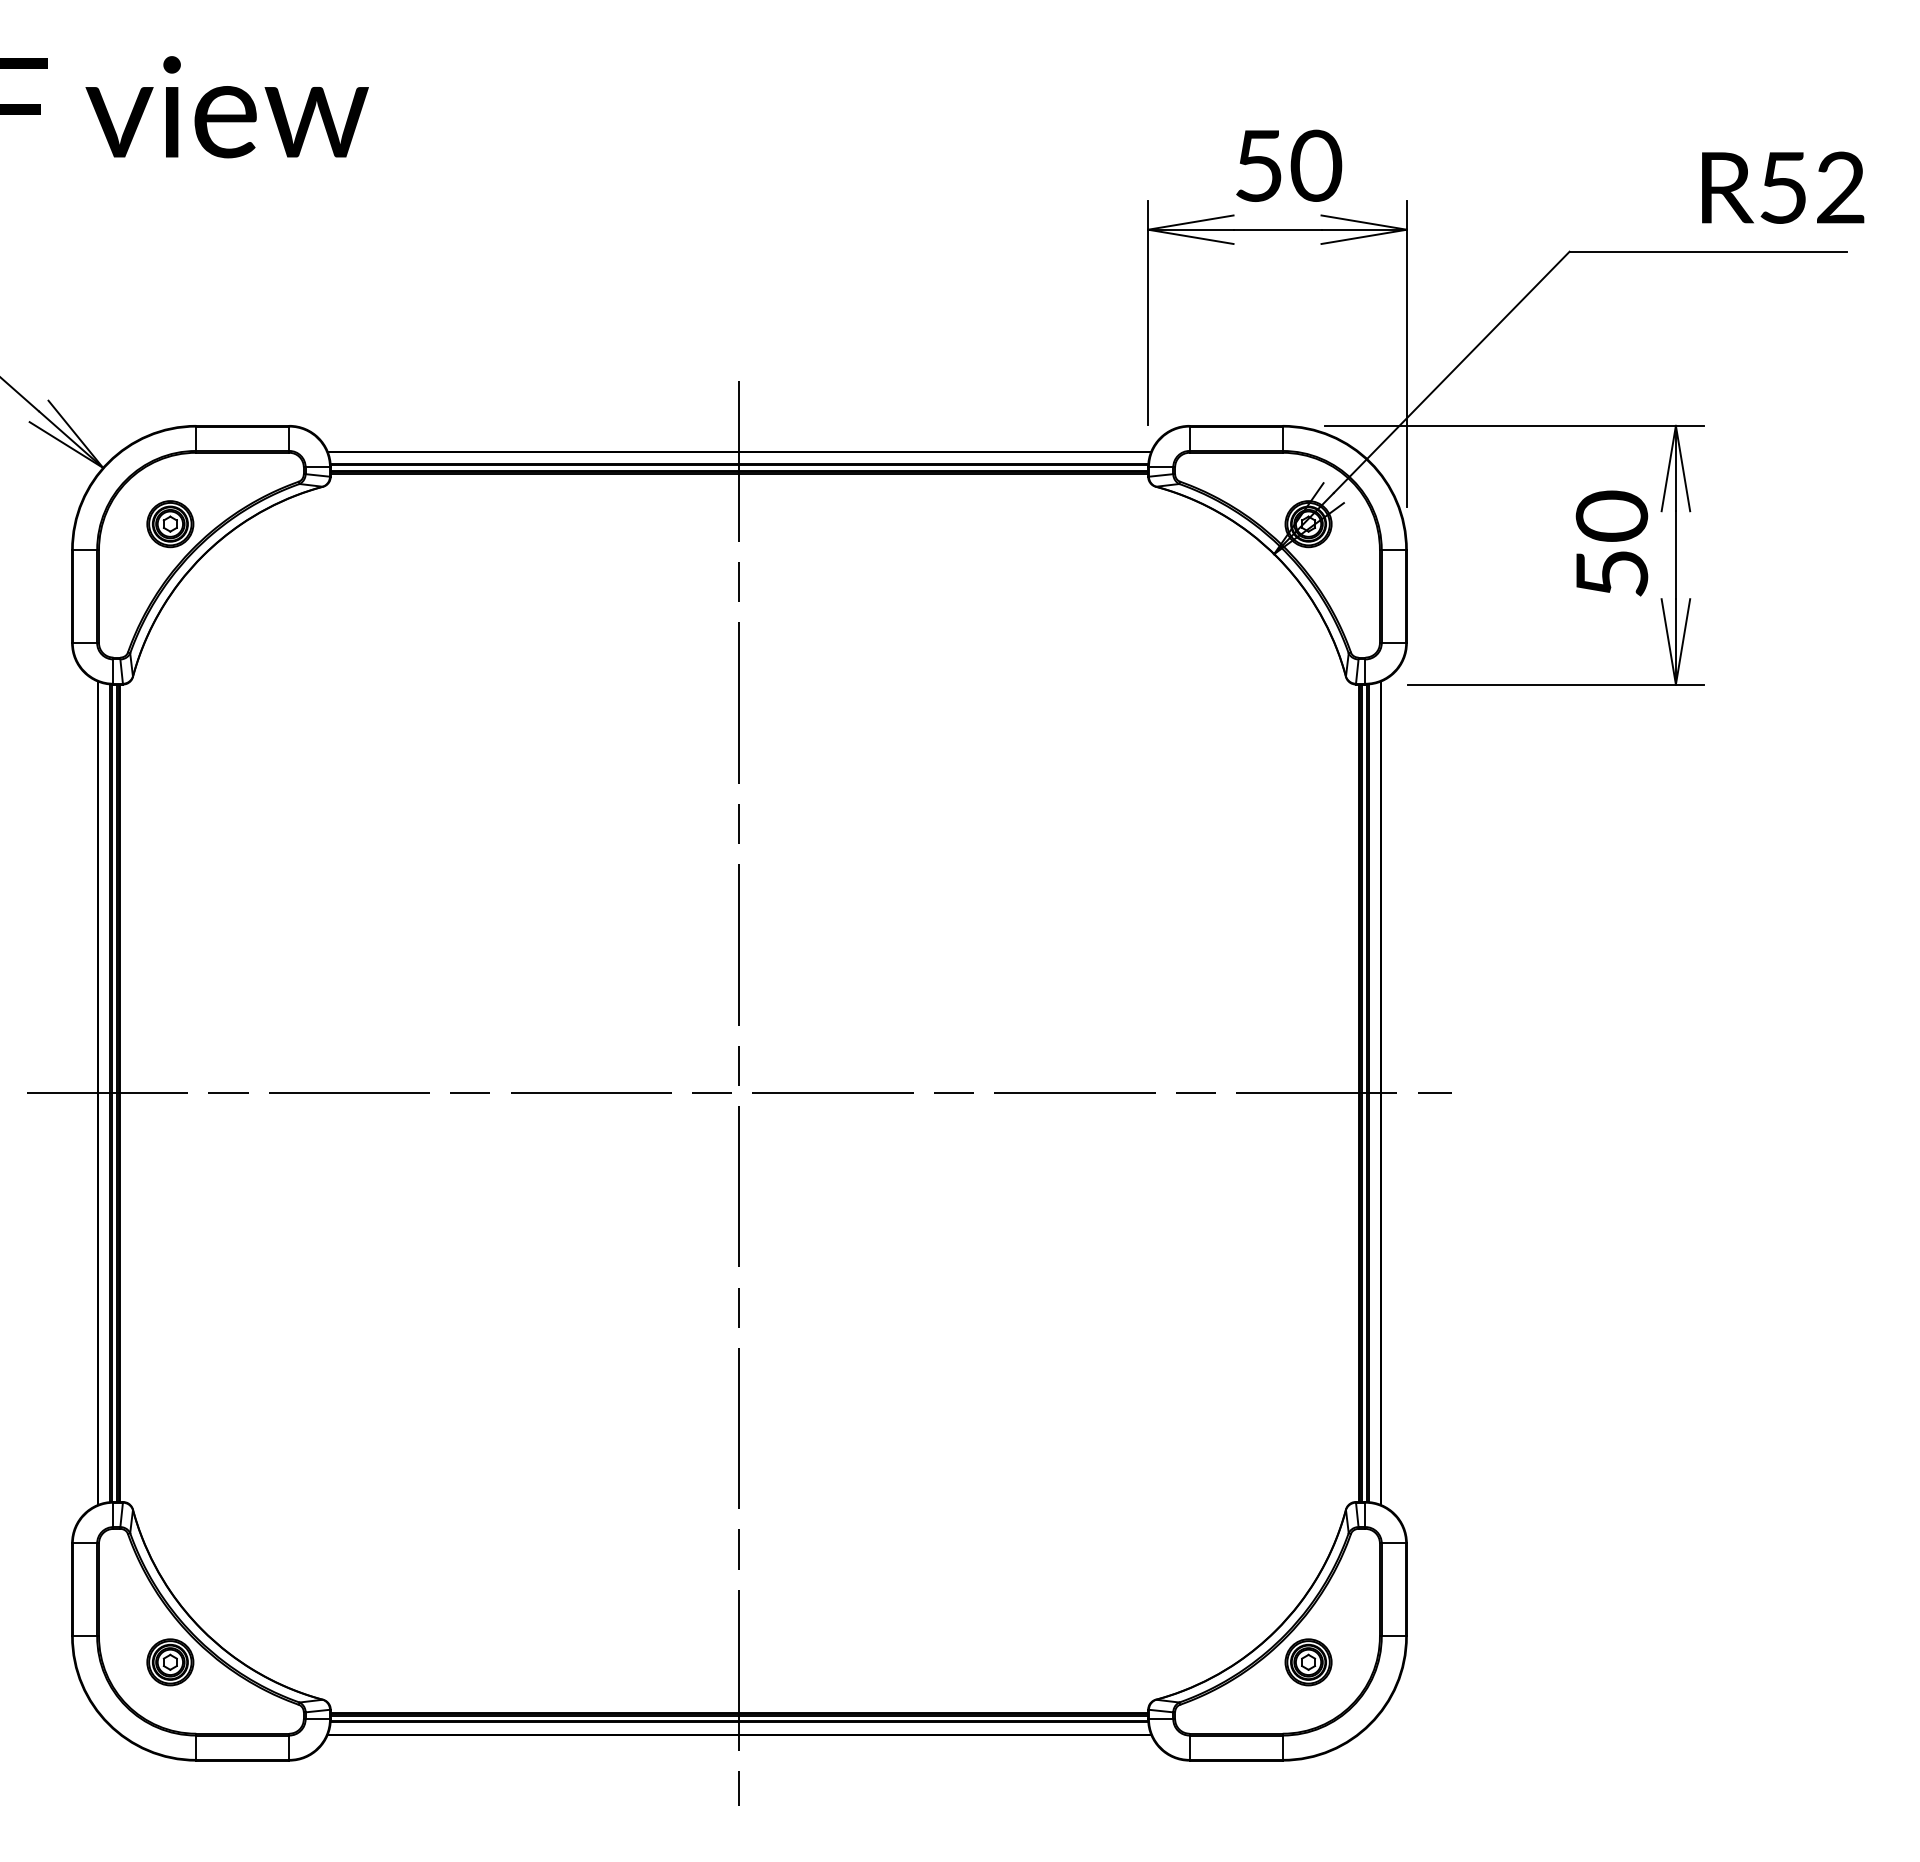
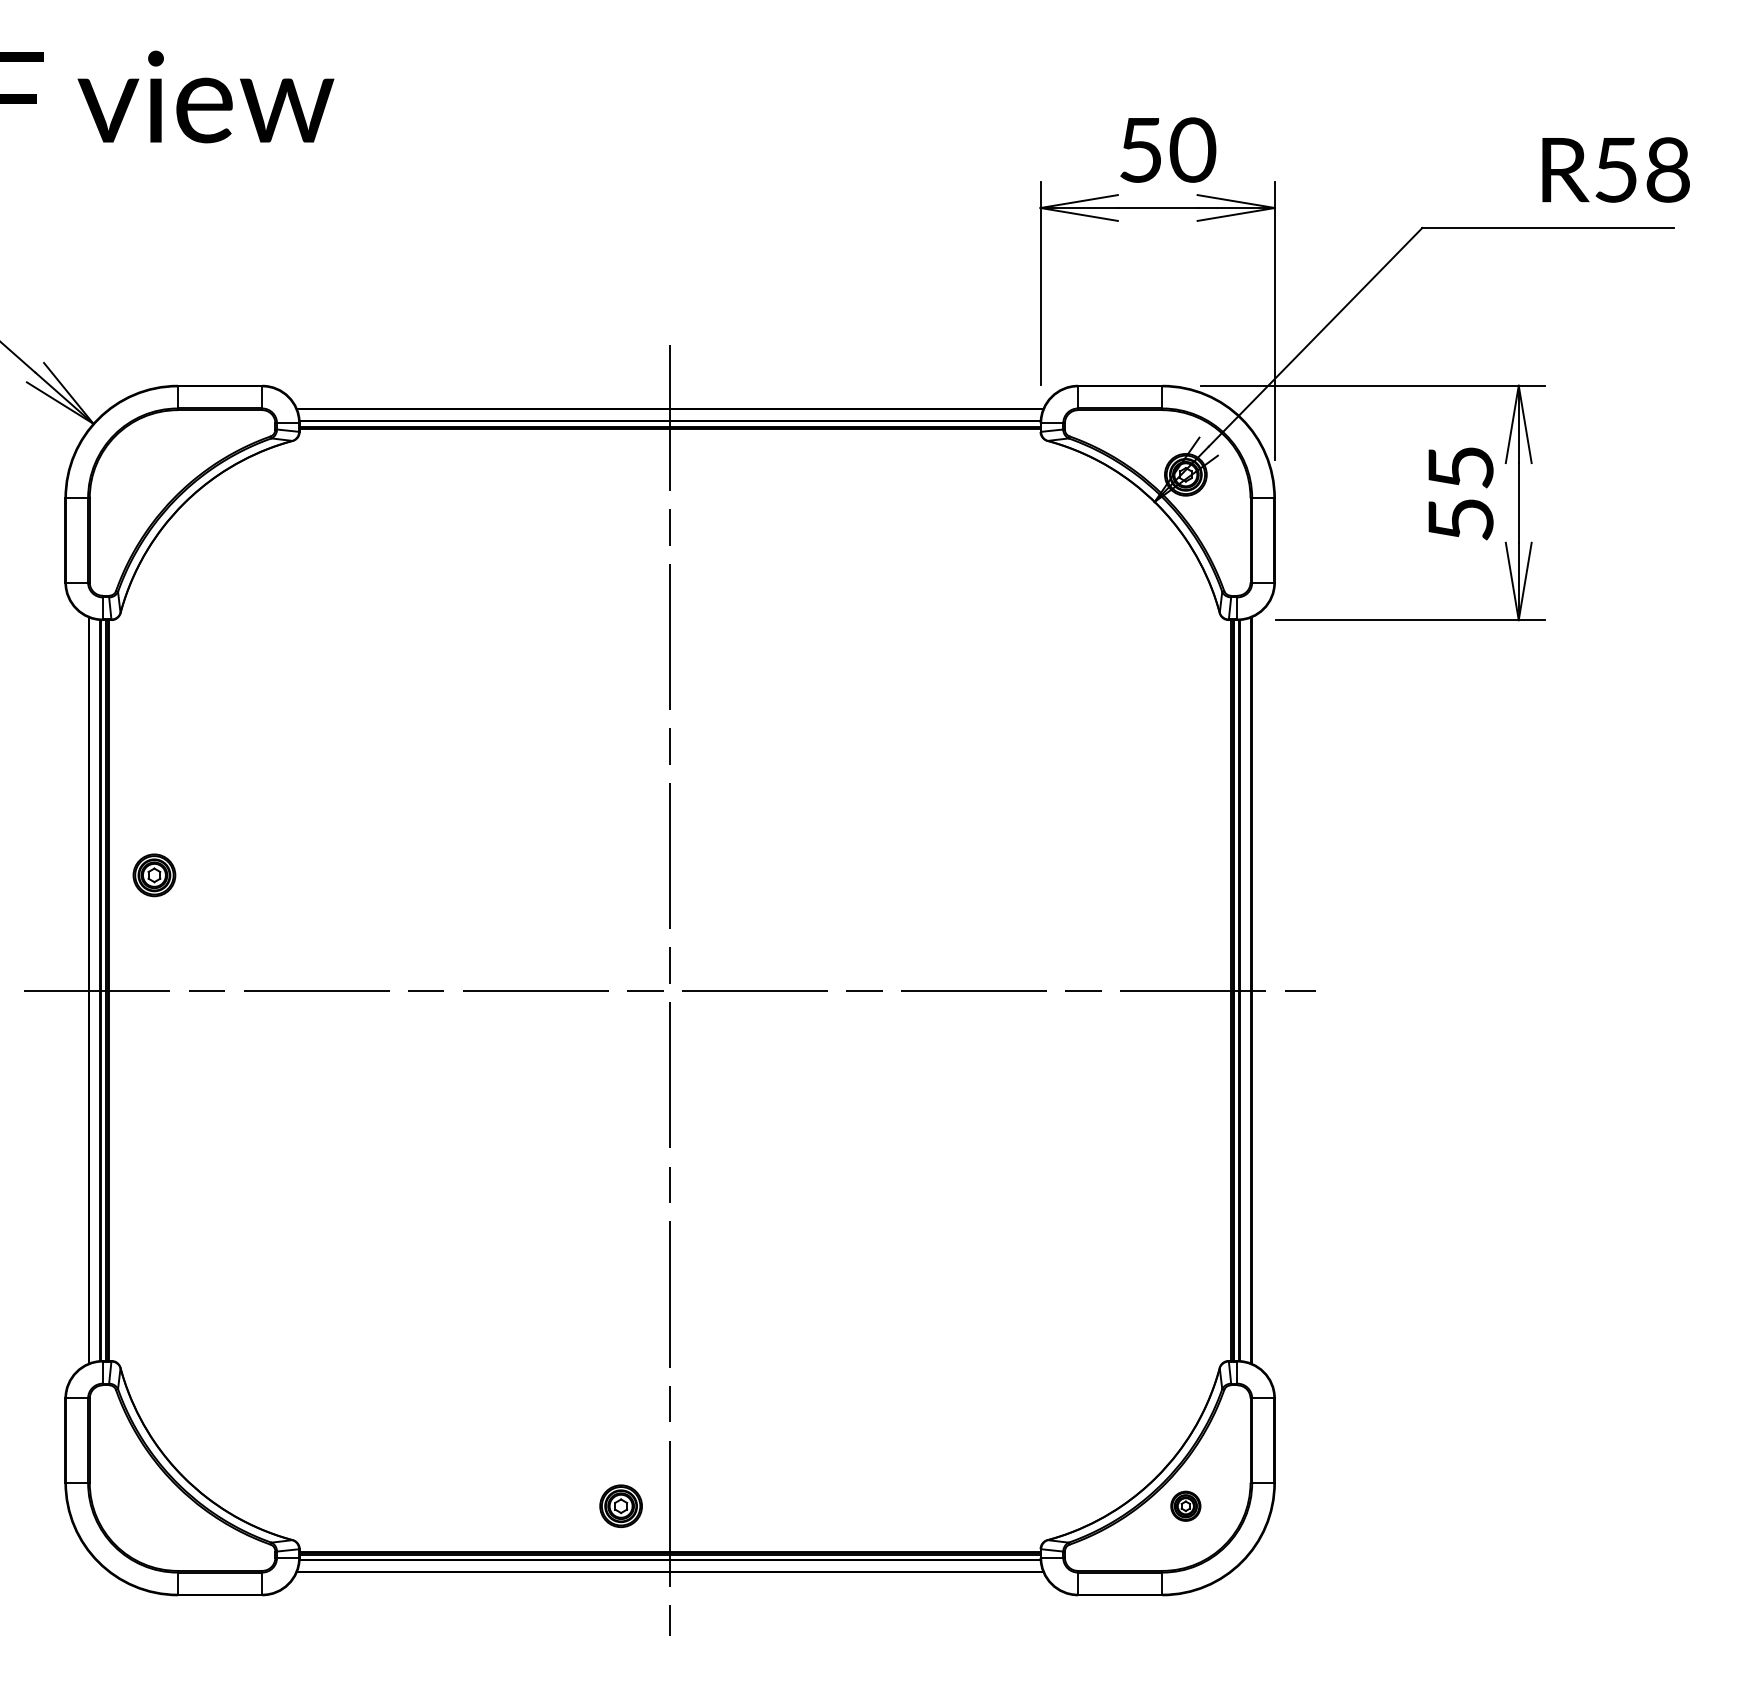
text: (1840, 187) -> (1667, 169), R52 -> R58
text: (1611, 515) -> (1460, 466), 50 -> 55
part: (170, 524) -> (154, 875), moved
part: (170, 1662) -> (621, 1506), moved
part: (1308, 1662) -> (1185, 1506), size x0.7

